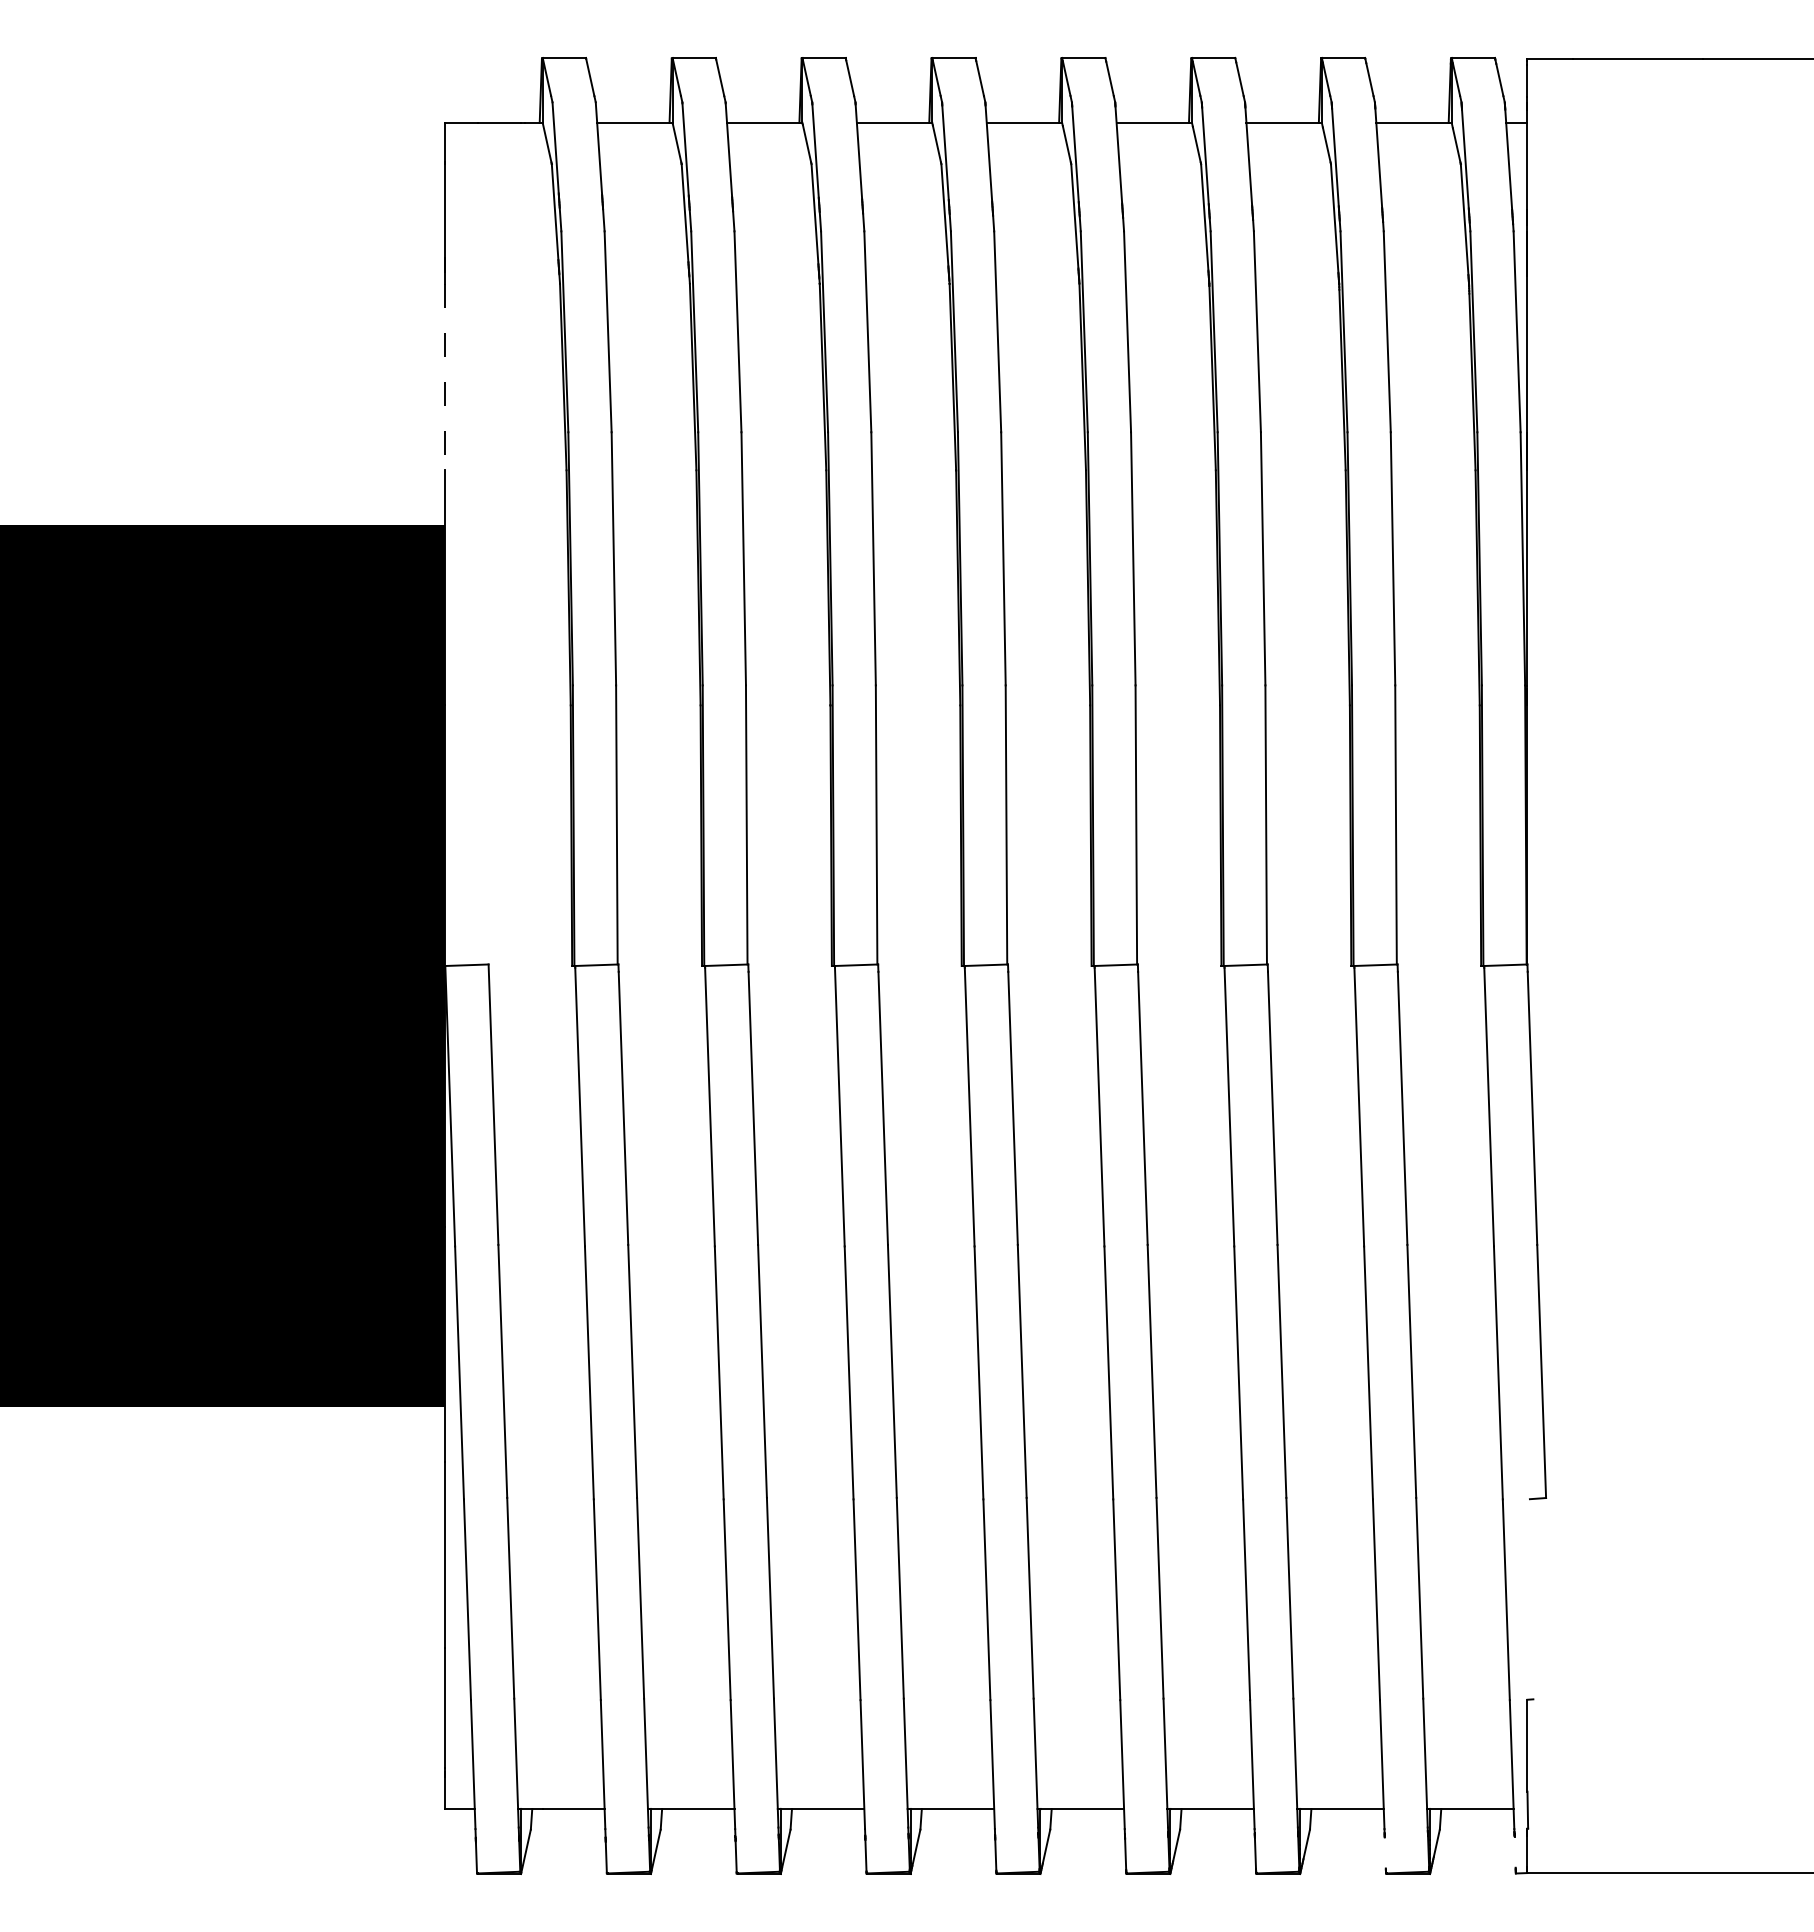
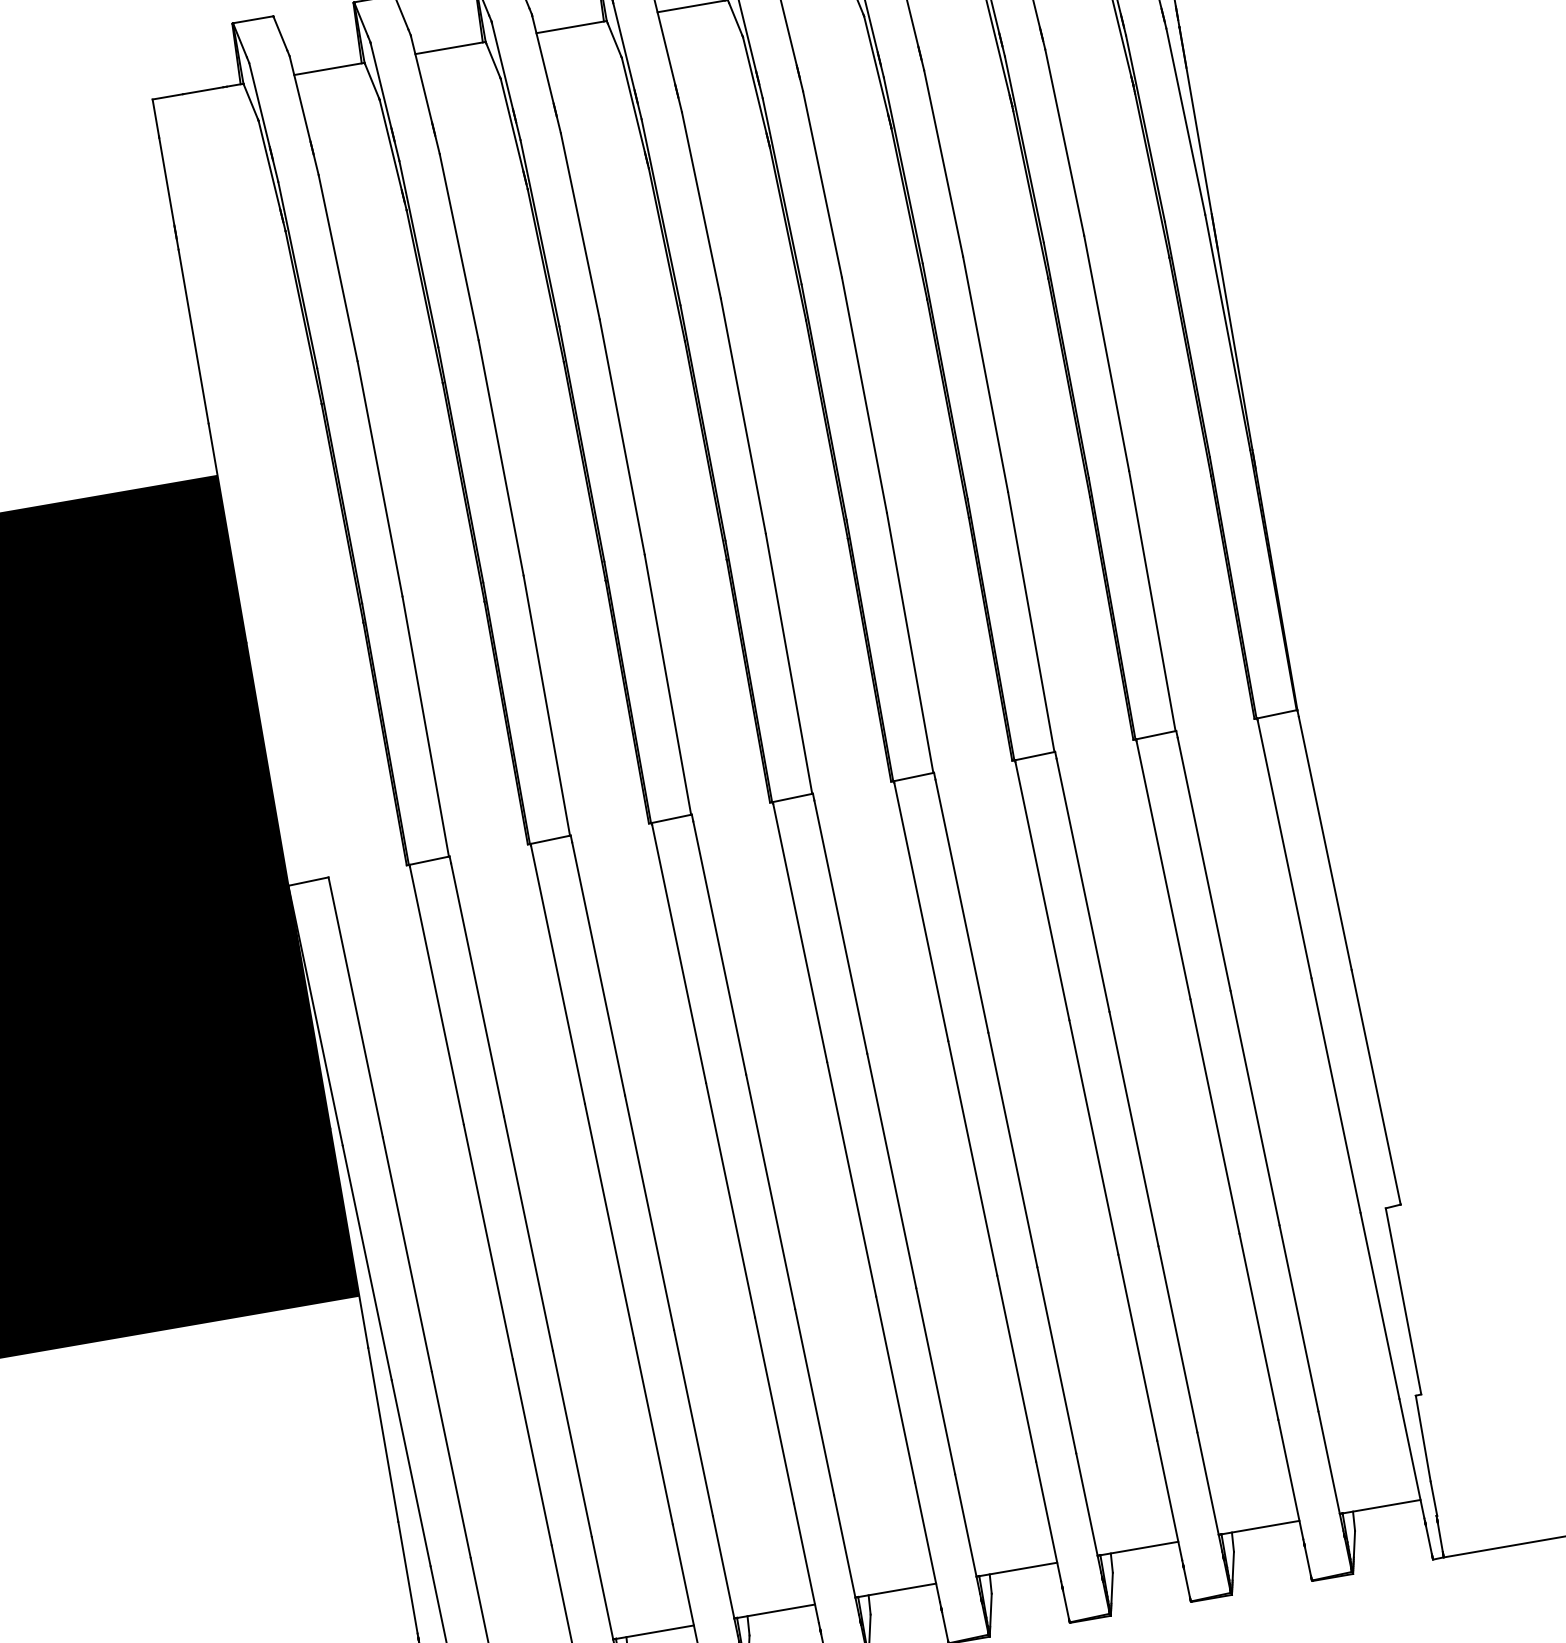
line: (445, 377) -> (193, 336), dashed -> solid
line: (1531, 1599) -> (1403, 1301), added
line: (1514, 1851) -> (1428, 1539), added
line: (1384, 1852) -> (1307, 1561), added

